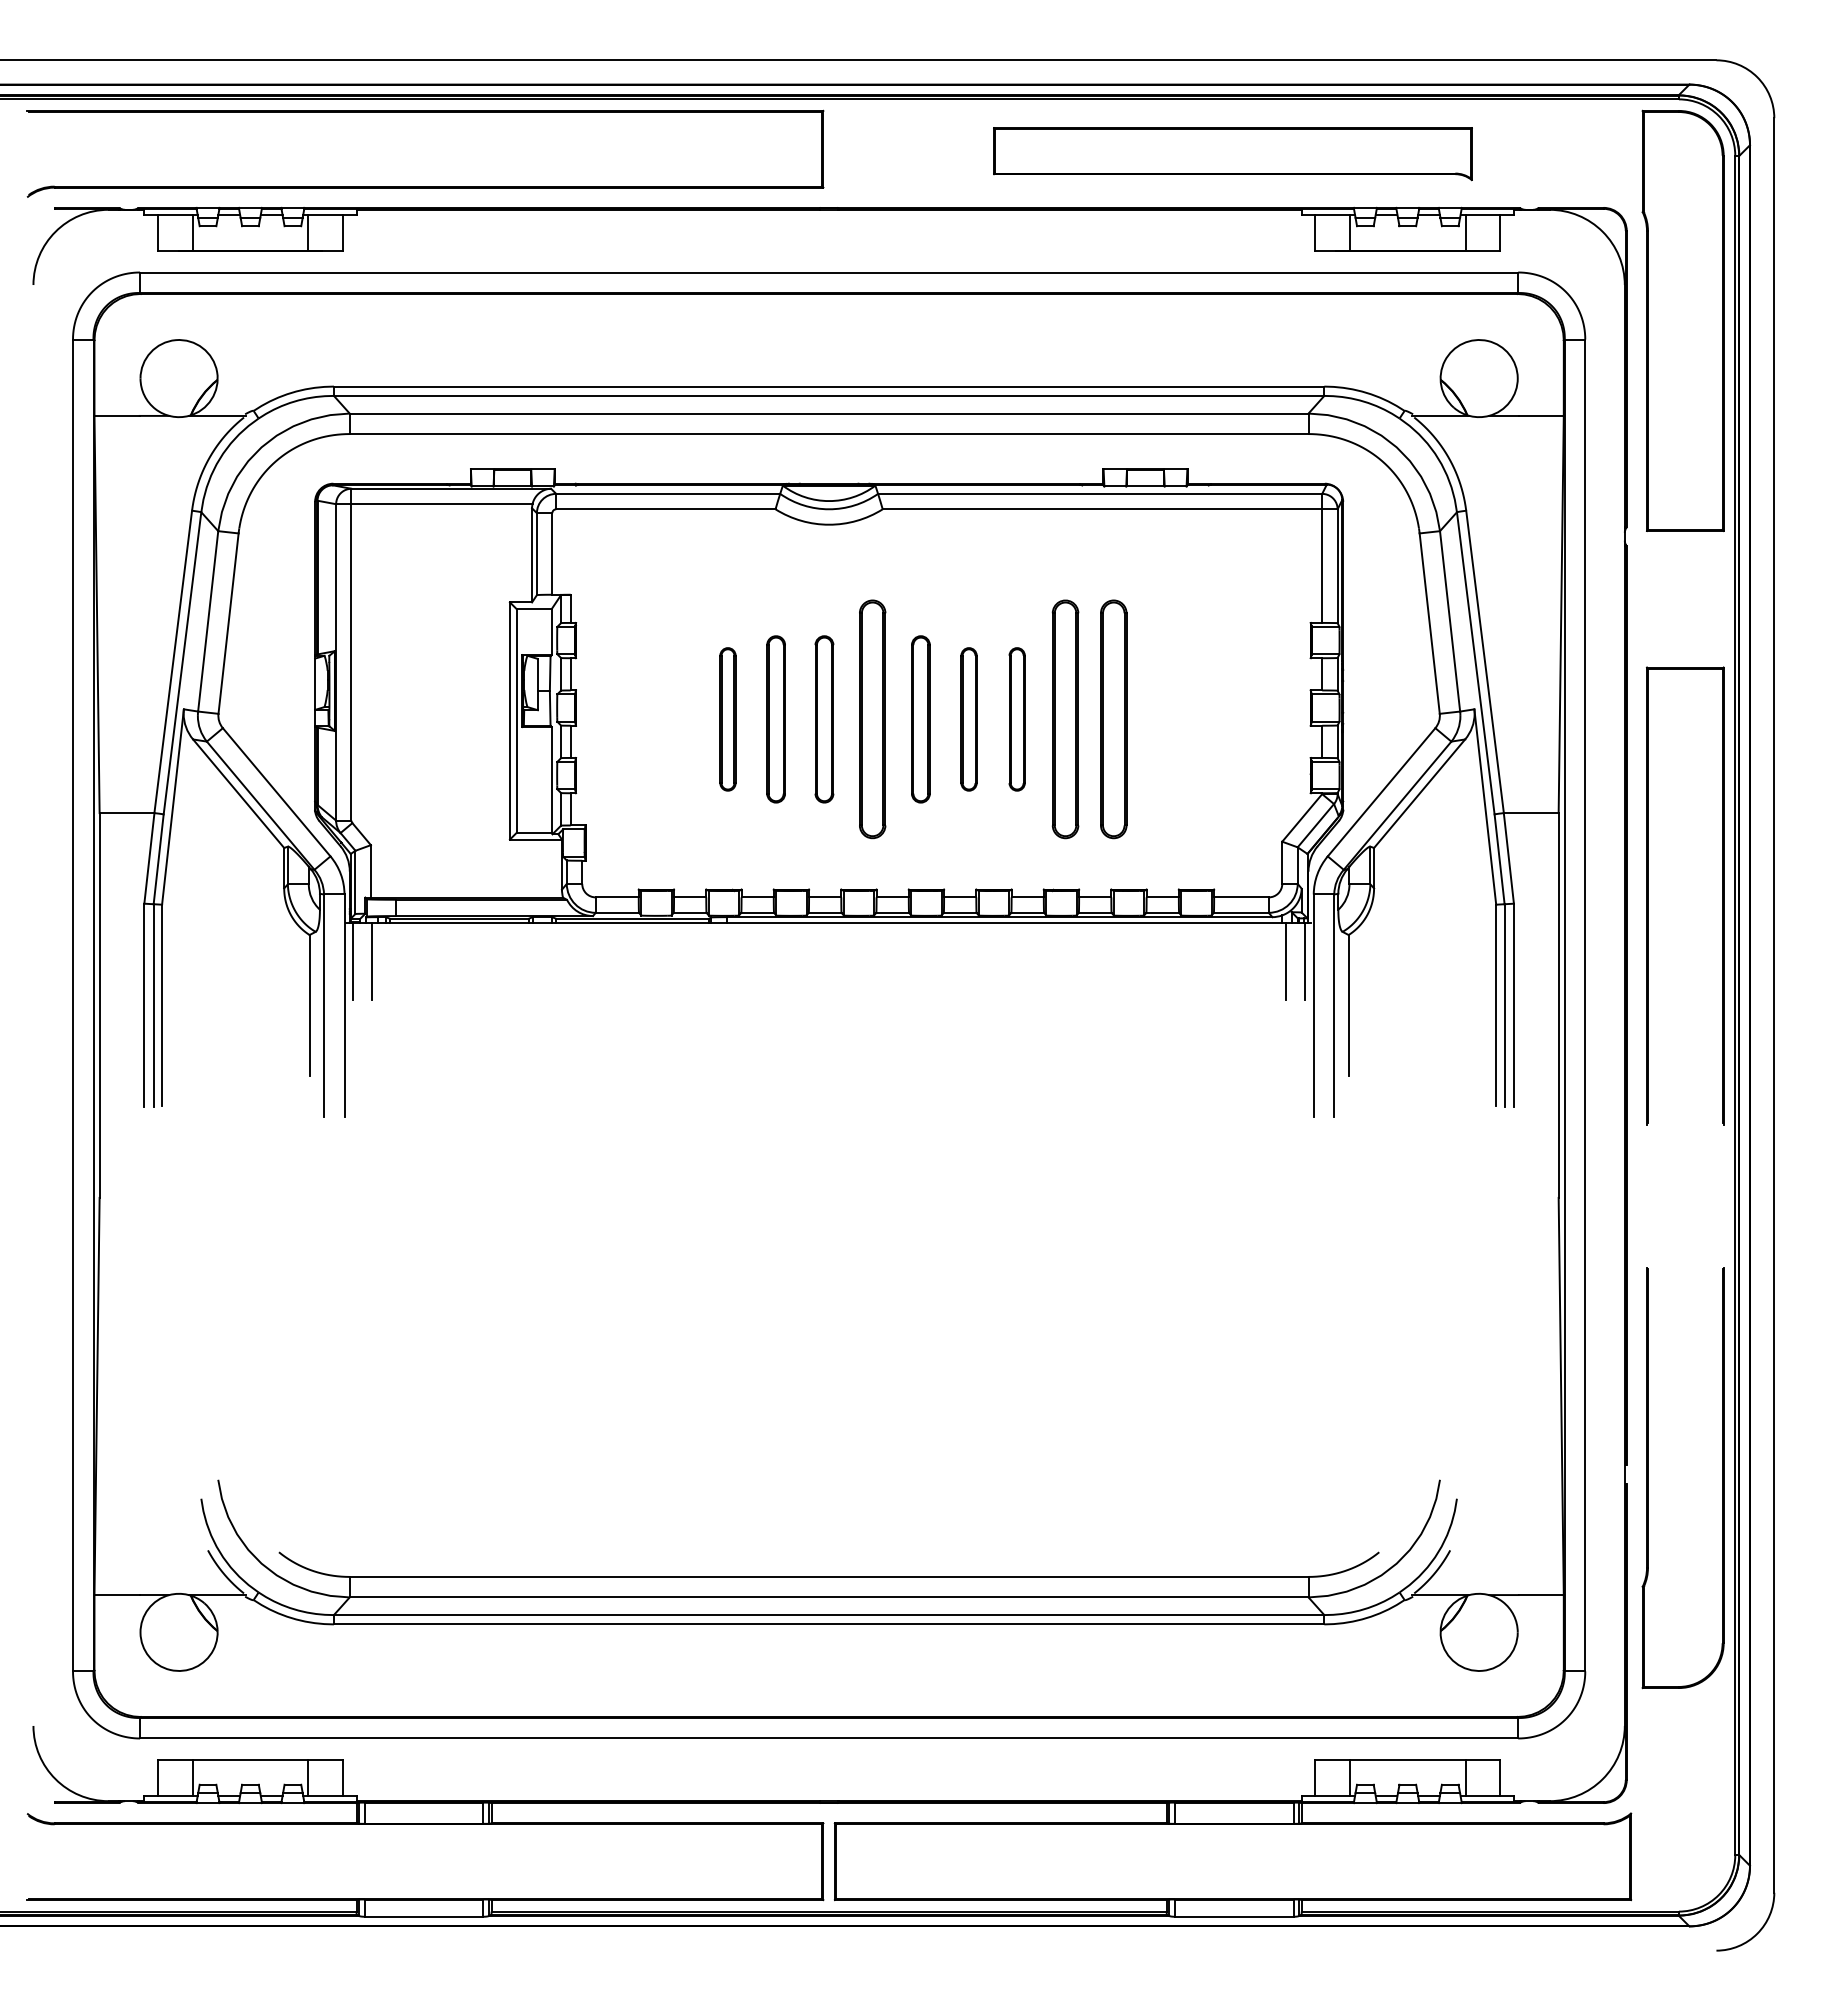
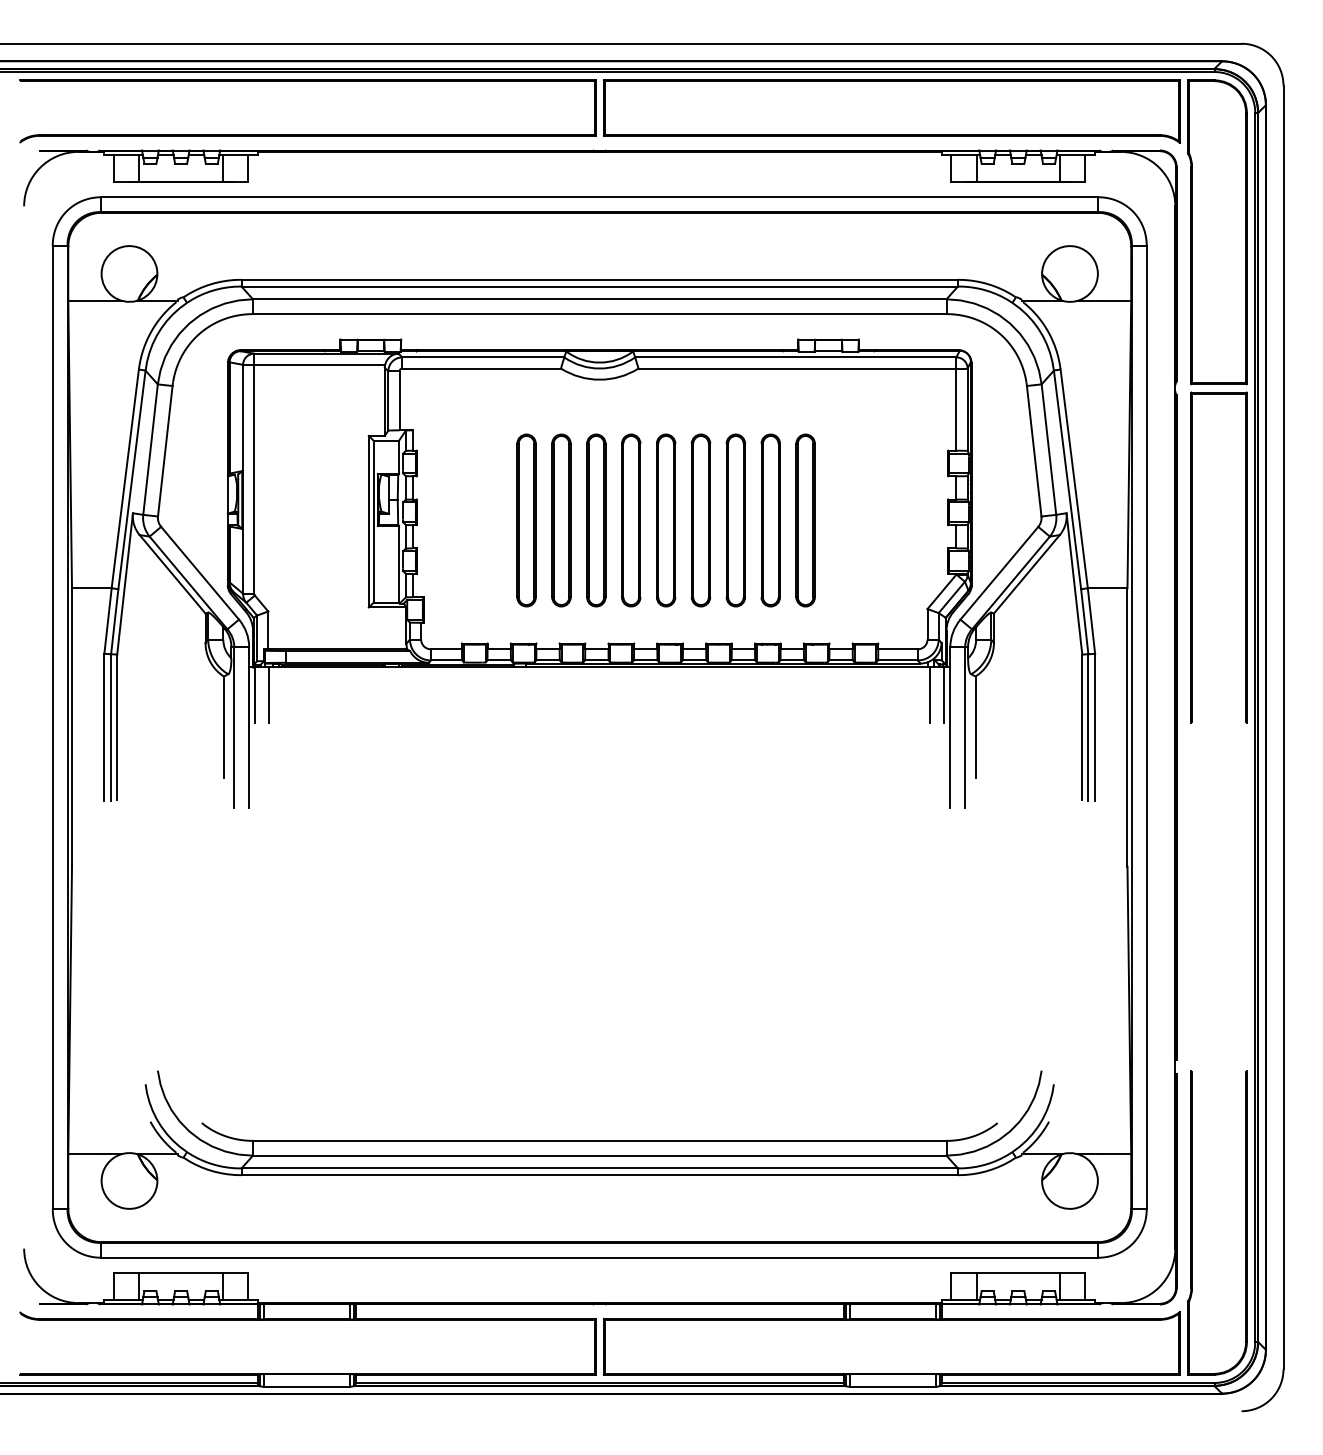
part: (1232, 153) -> (891, 111), size x1.67
part: (727, 719) -> (526, 520), size x1.67
part: (775, 719) -> (560, 520), size x1.43
part: (824, 719) -> (596, 520), size x1.43
part: (920, 719) -> (665, 520), size x1.43
part: (968, 719) -> (700, 520), size x1.67
part: (1016, 719) -> (735, 520), size x1.67
part: (1648, 895) -> (1192, 557), moved
part: (1648, 1478) -> (1192, 1223), moved

